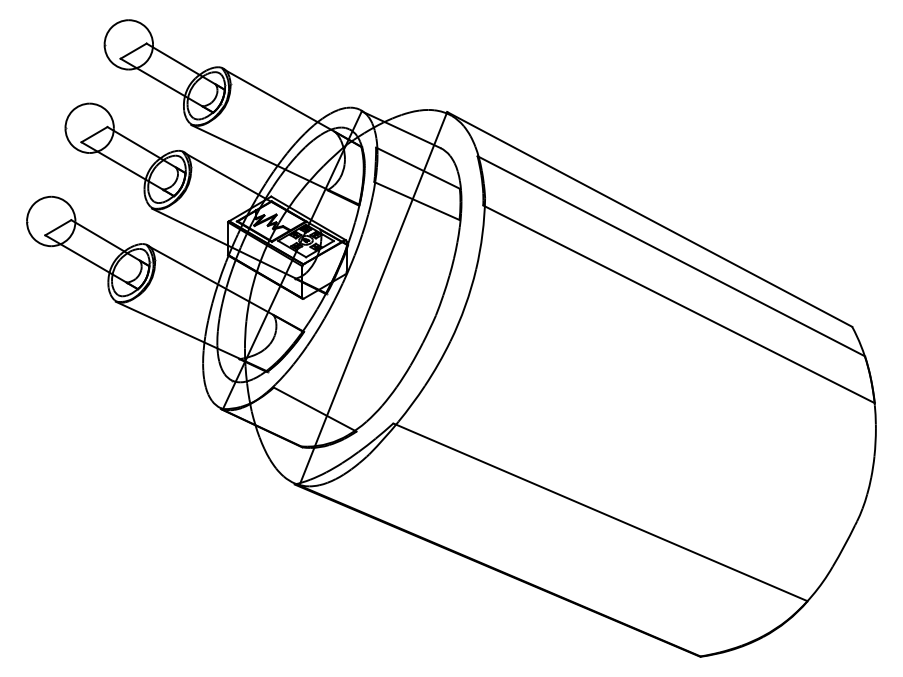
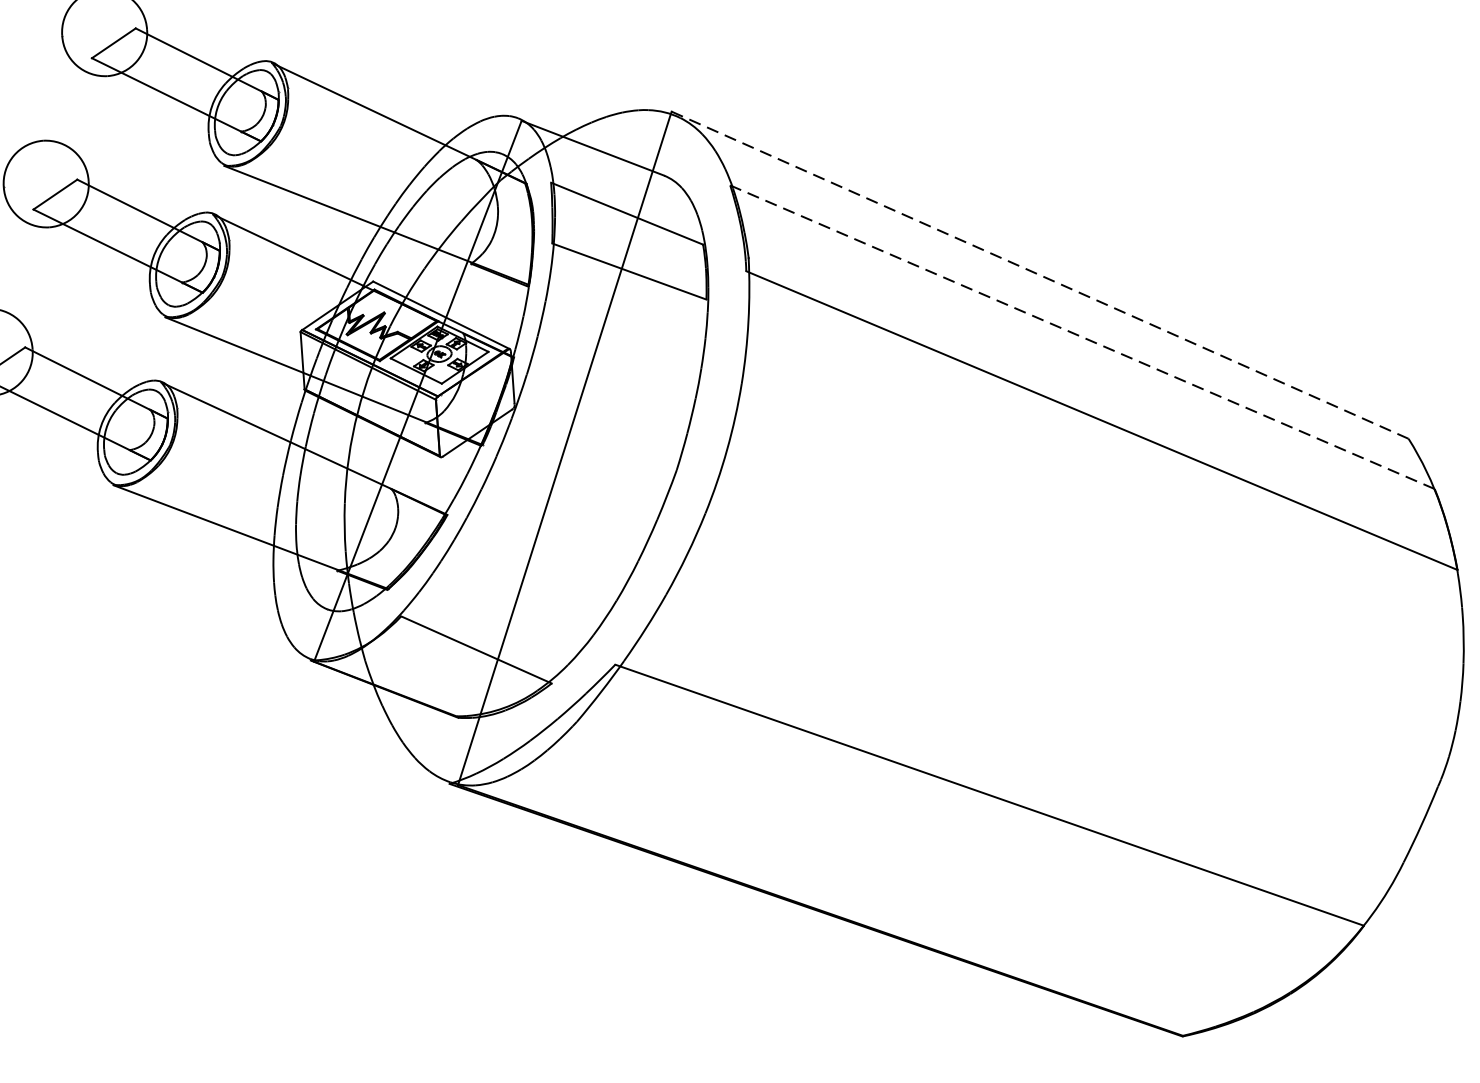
line: (650, 219) -> (1041, 275), solid -> dashed
line: (670, 256) -> (1081, 337), solid -> dashed

